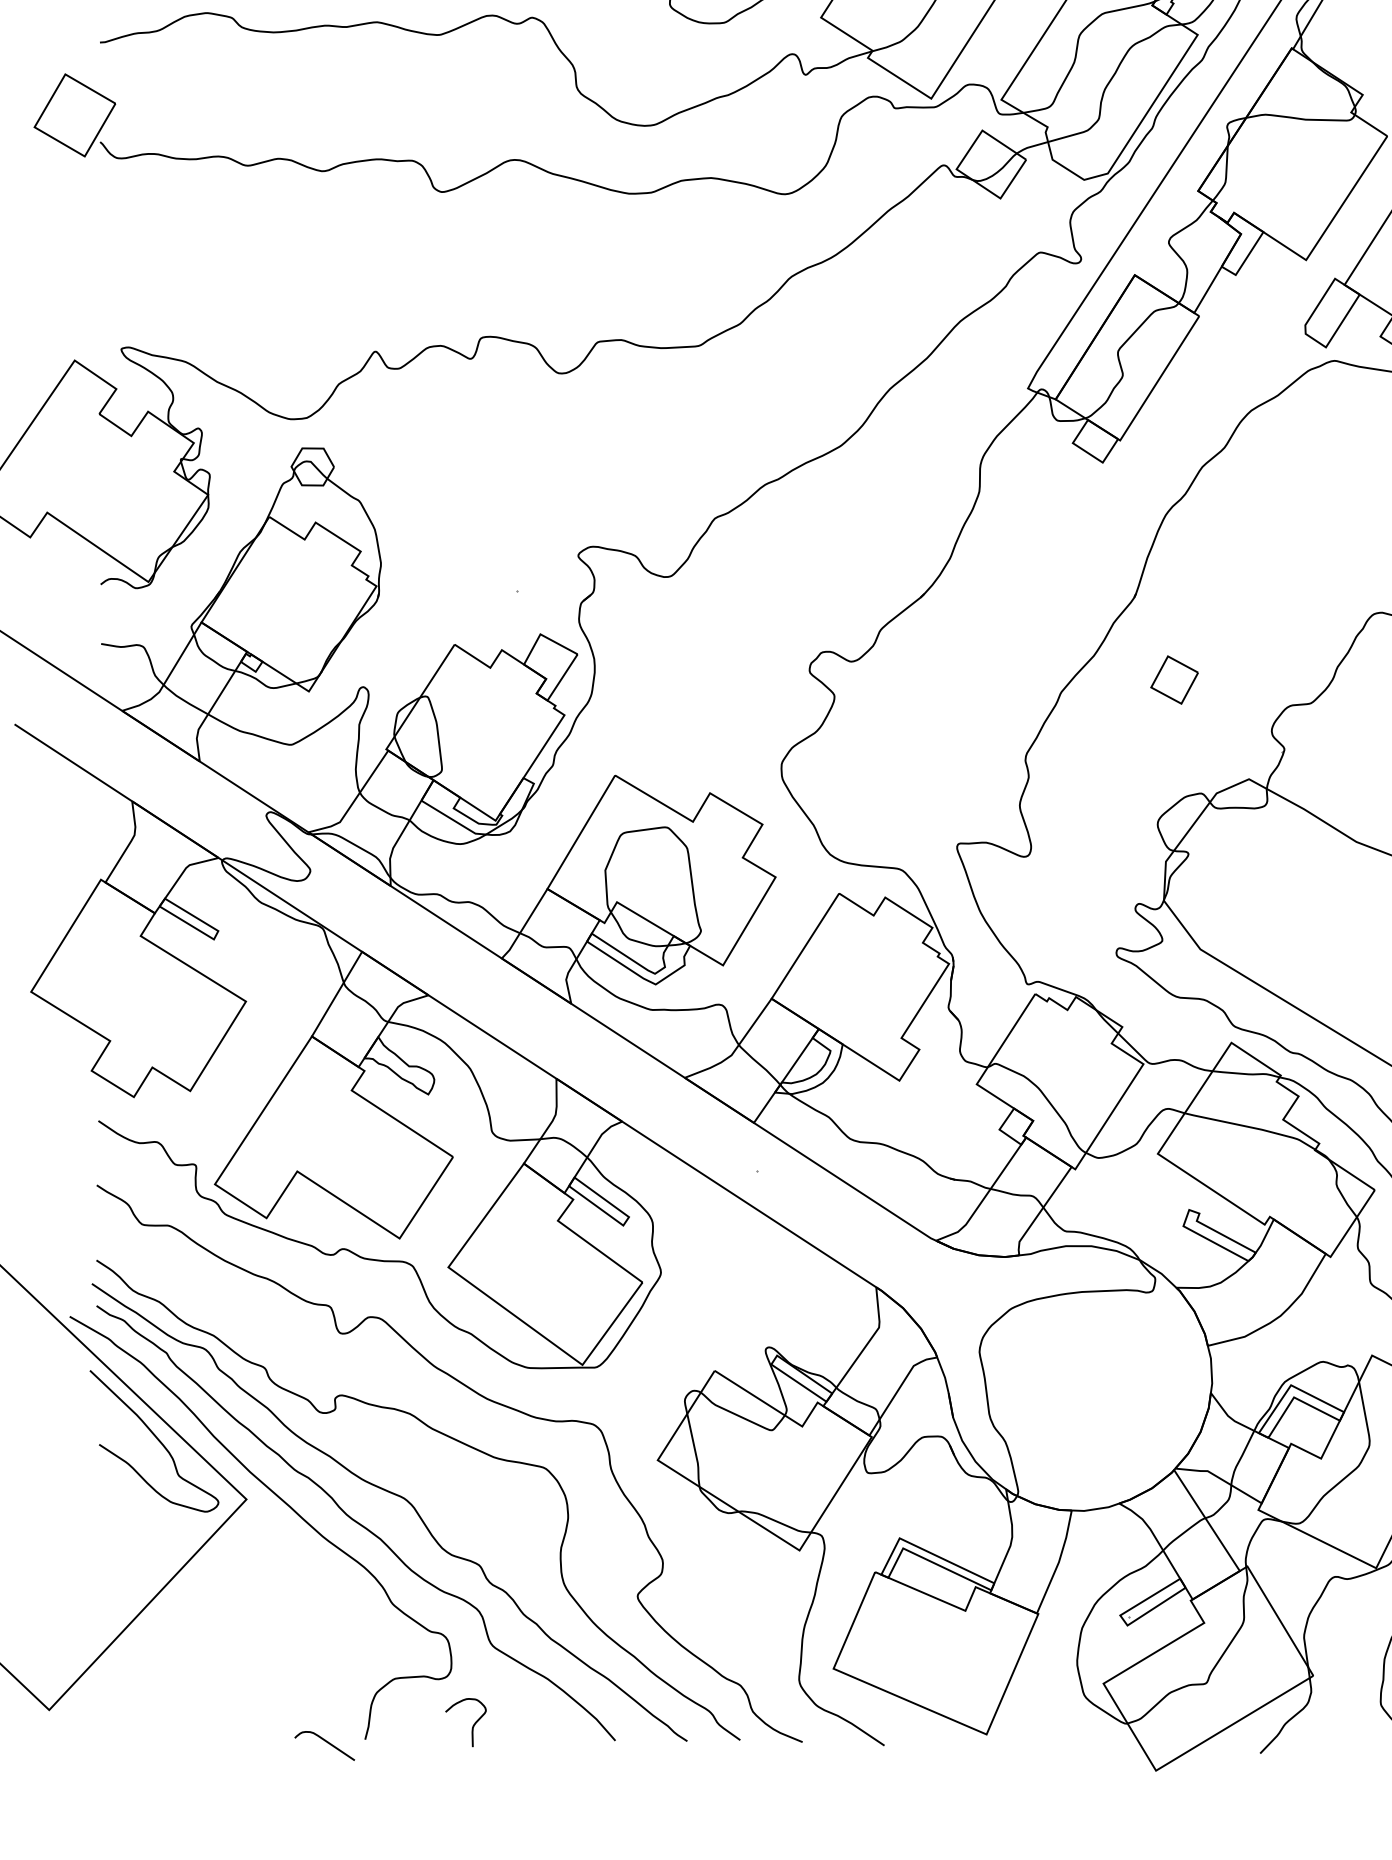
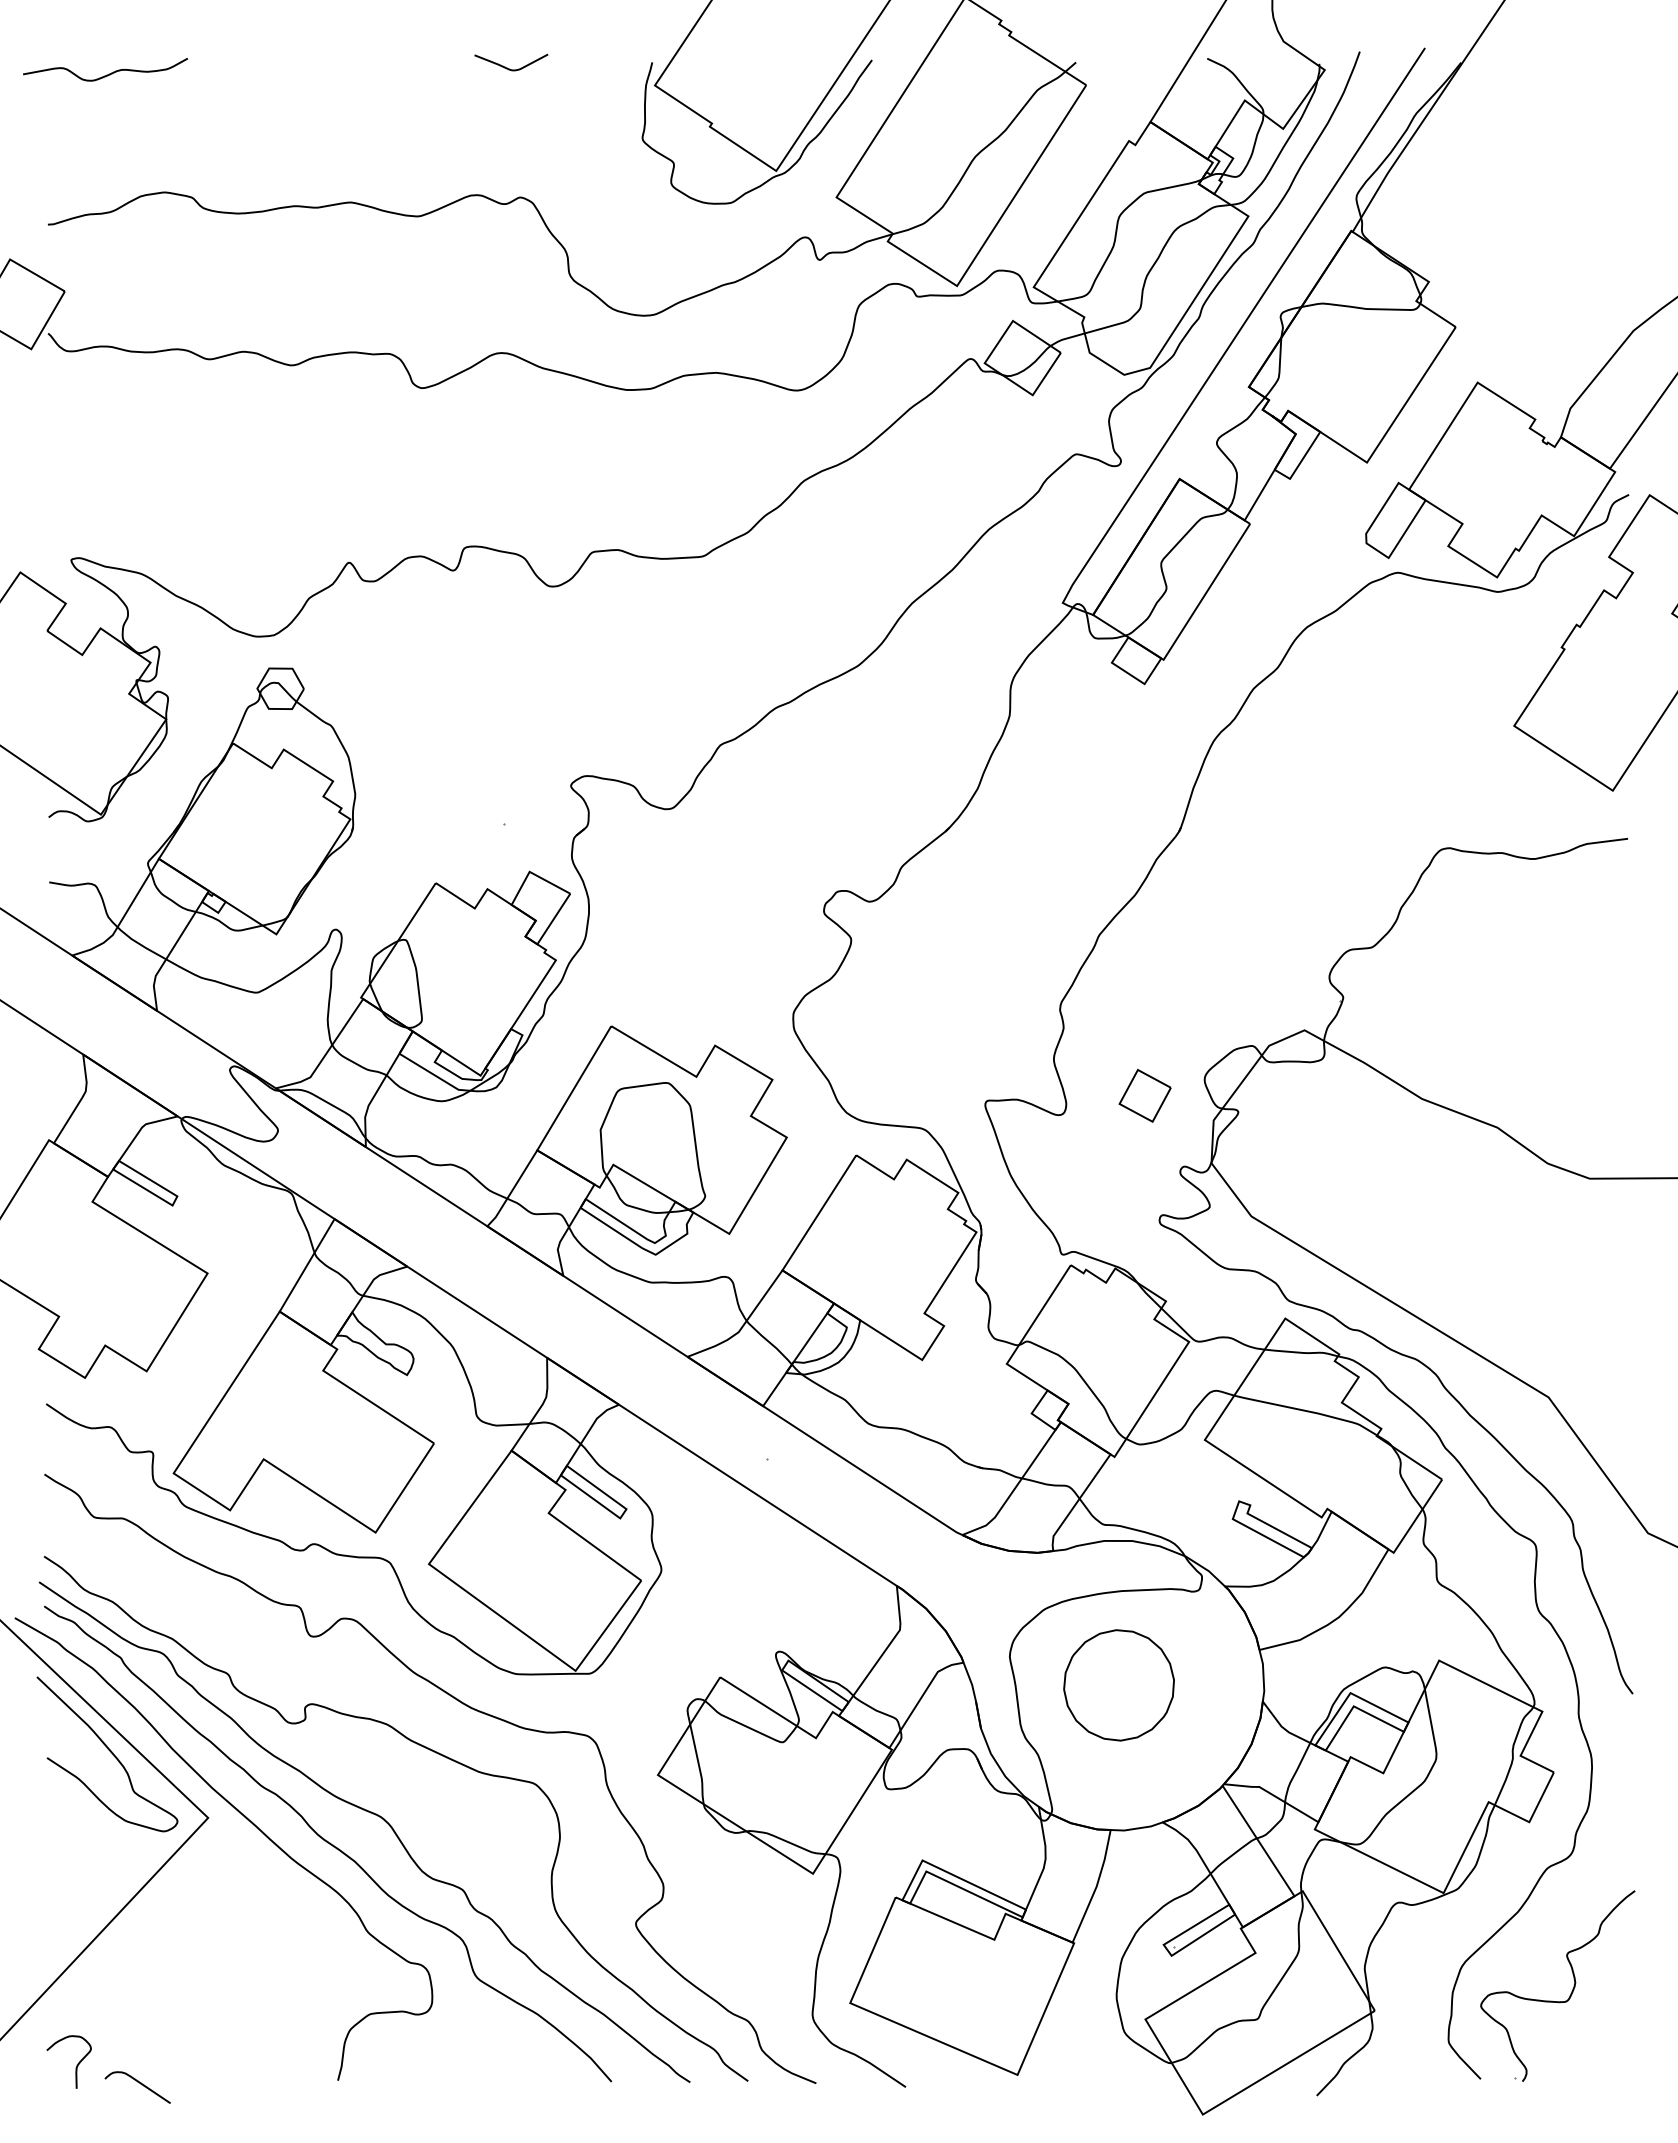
part: (1174, 679) -> (1144, 1095), moved
part: (1078, 1378) -> (1118, 1685), added
curve: (472, 1725) -> (76, 2065), moved
curve: (327, 1743) -> (140, 2084), moved

